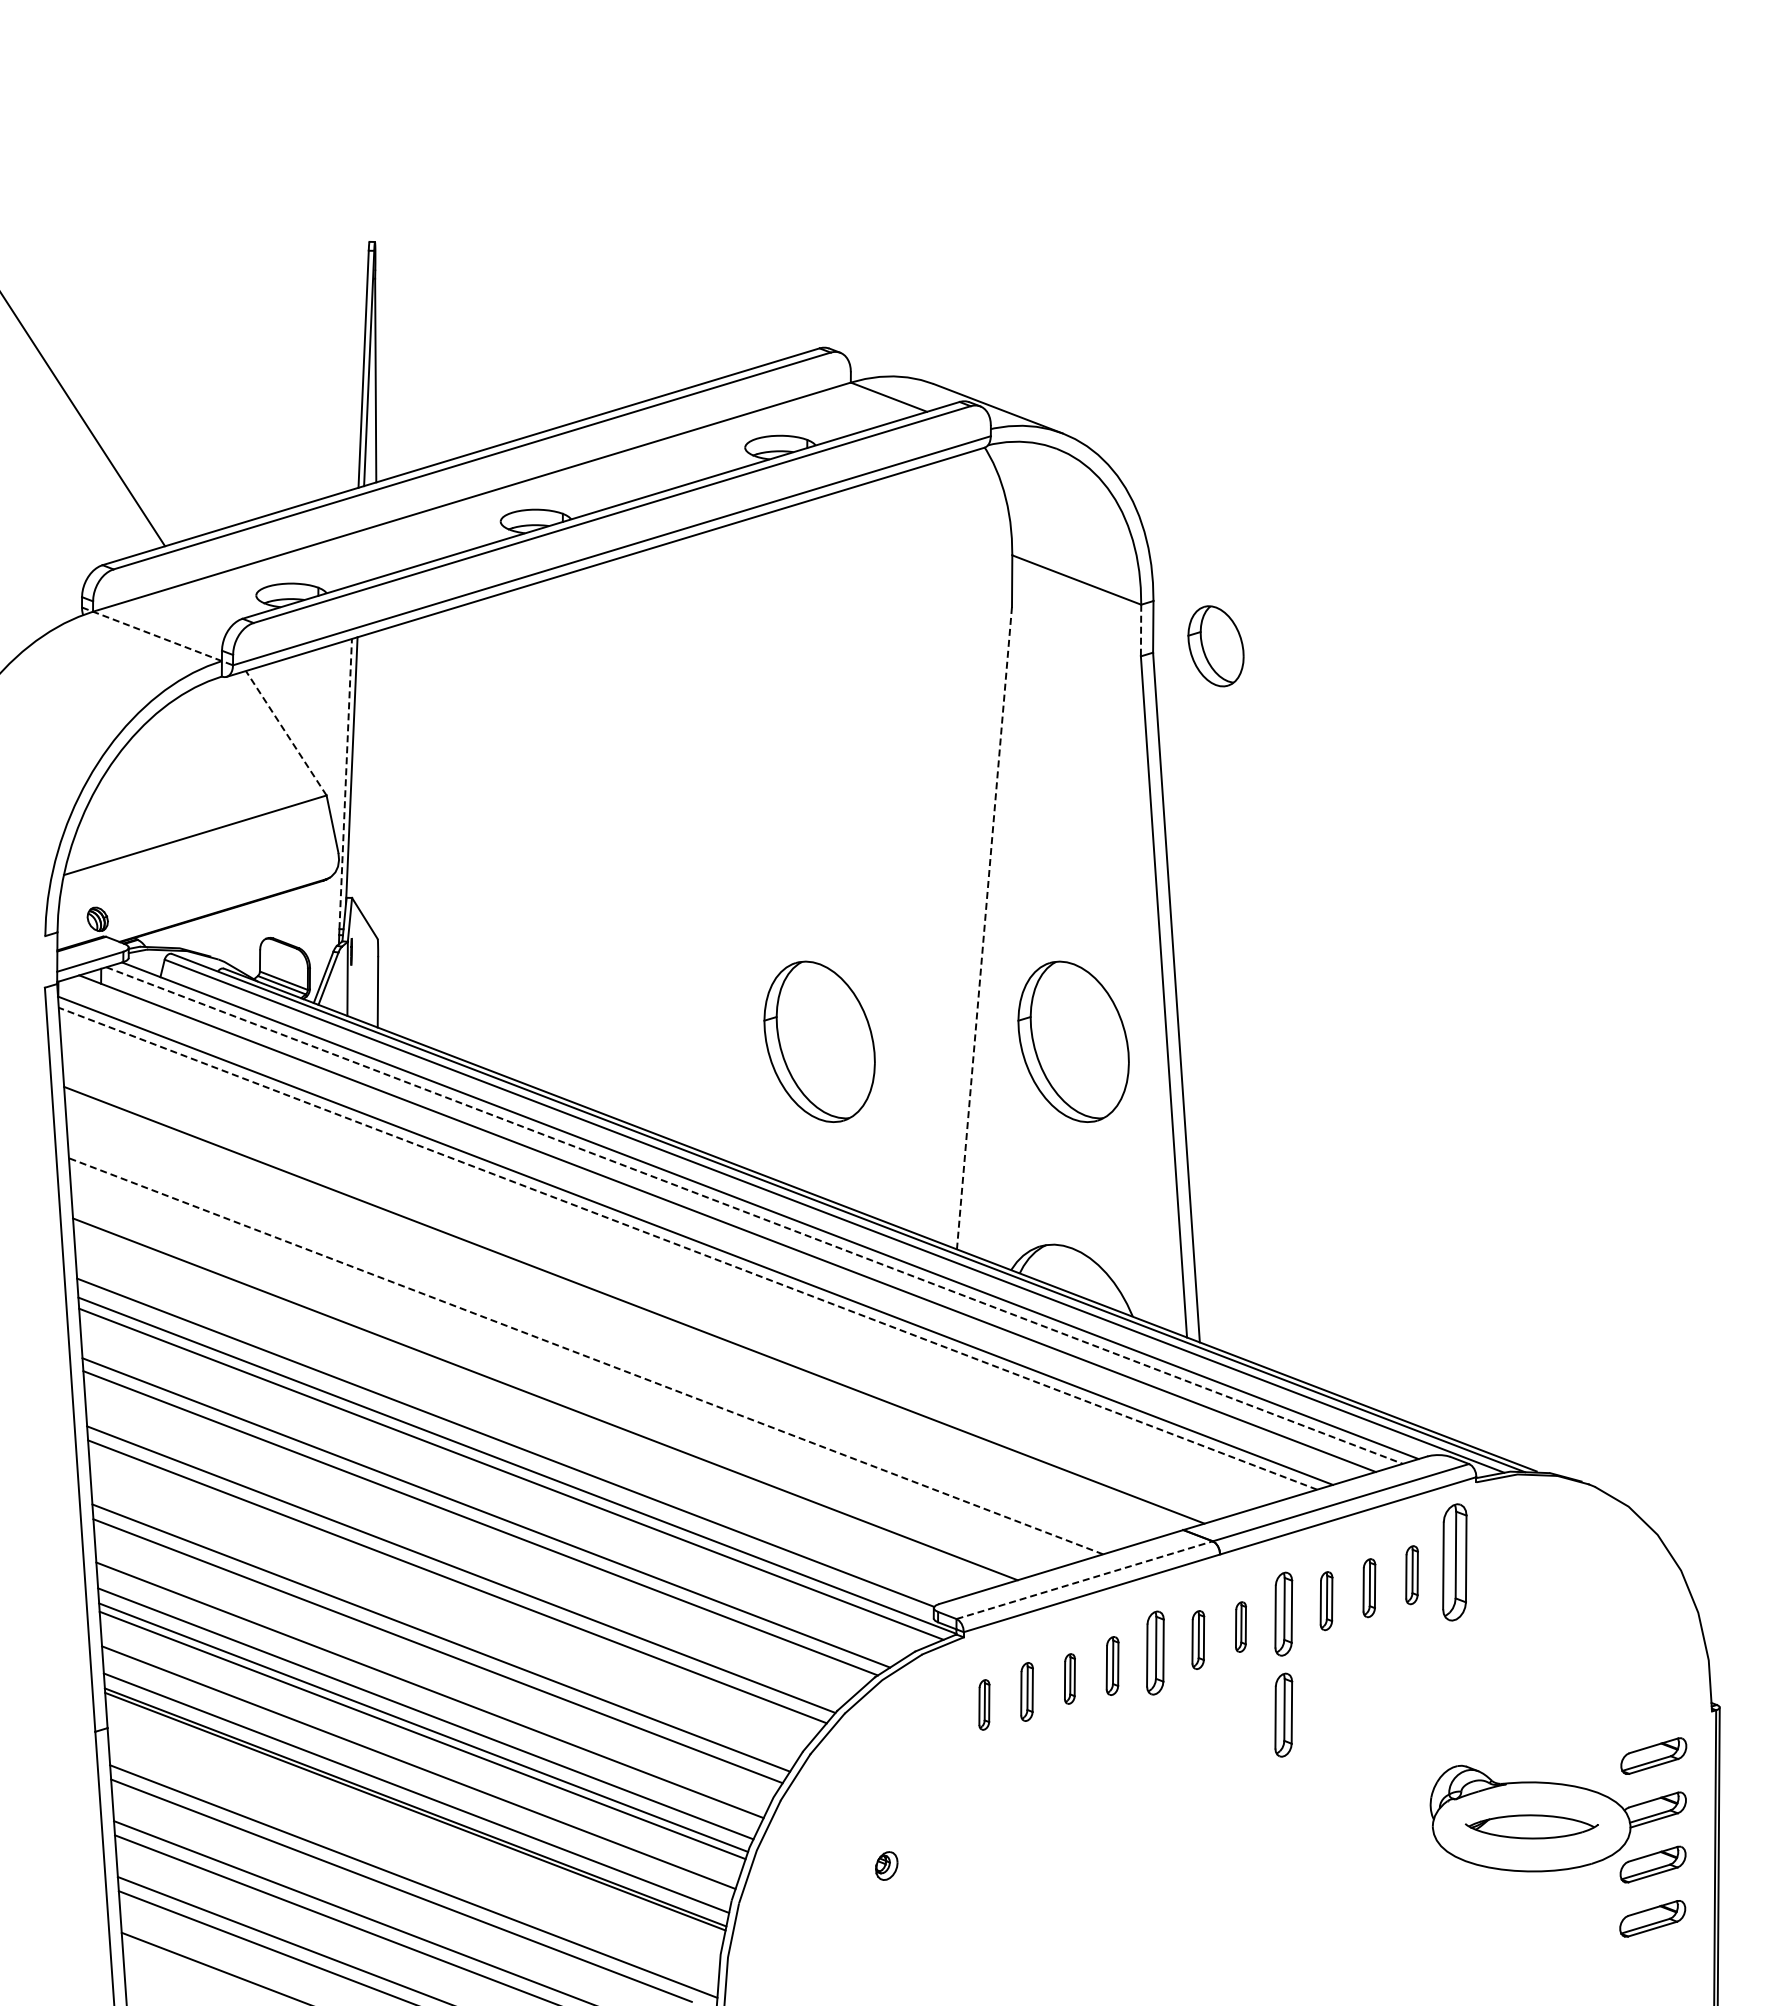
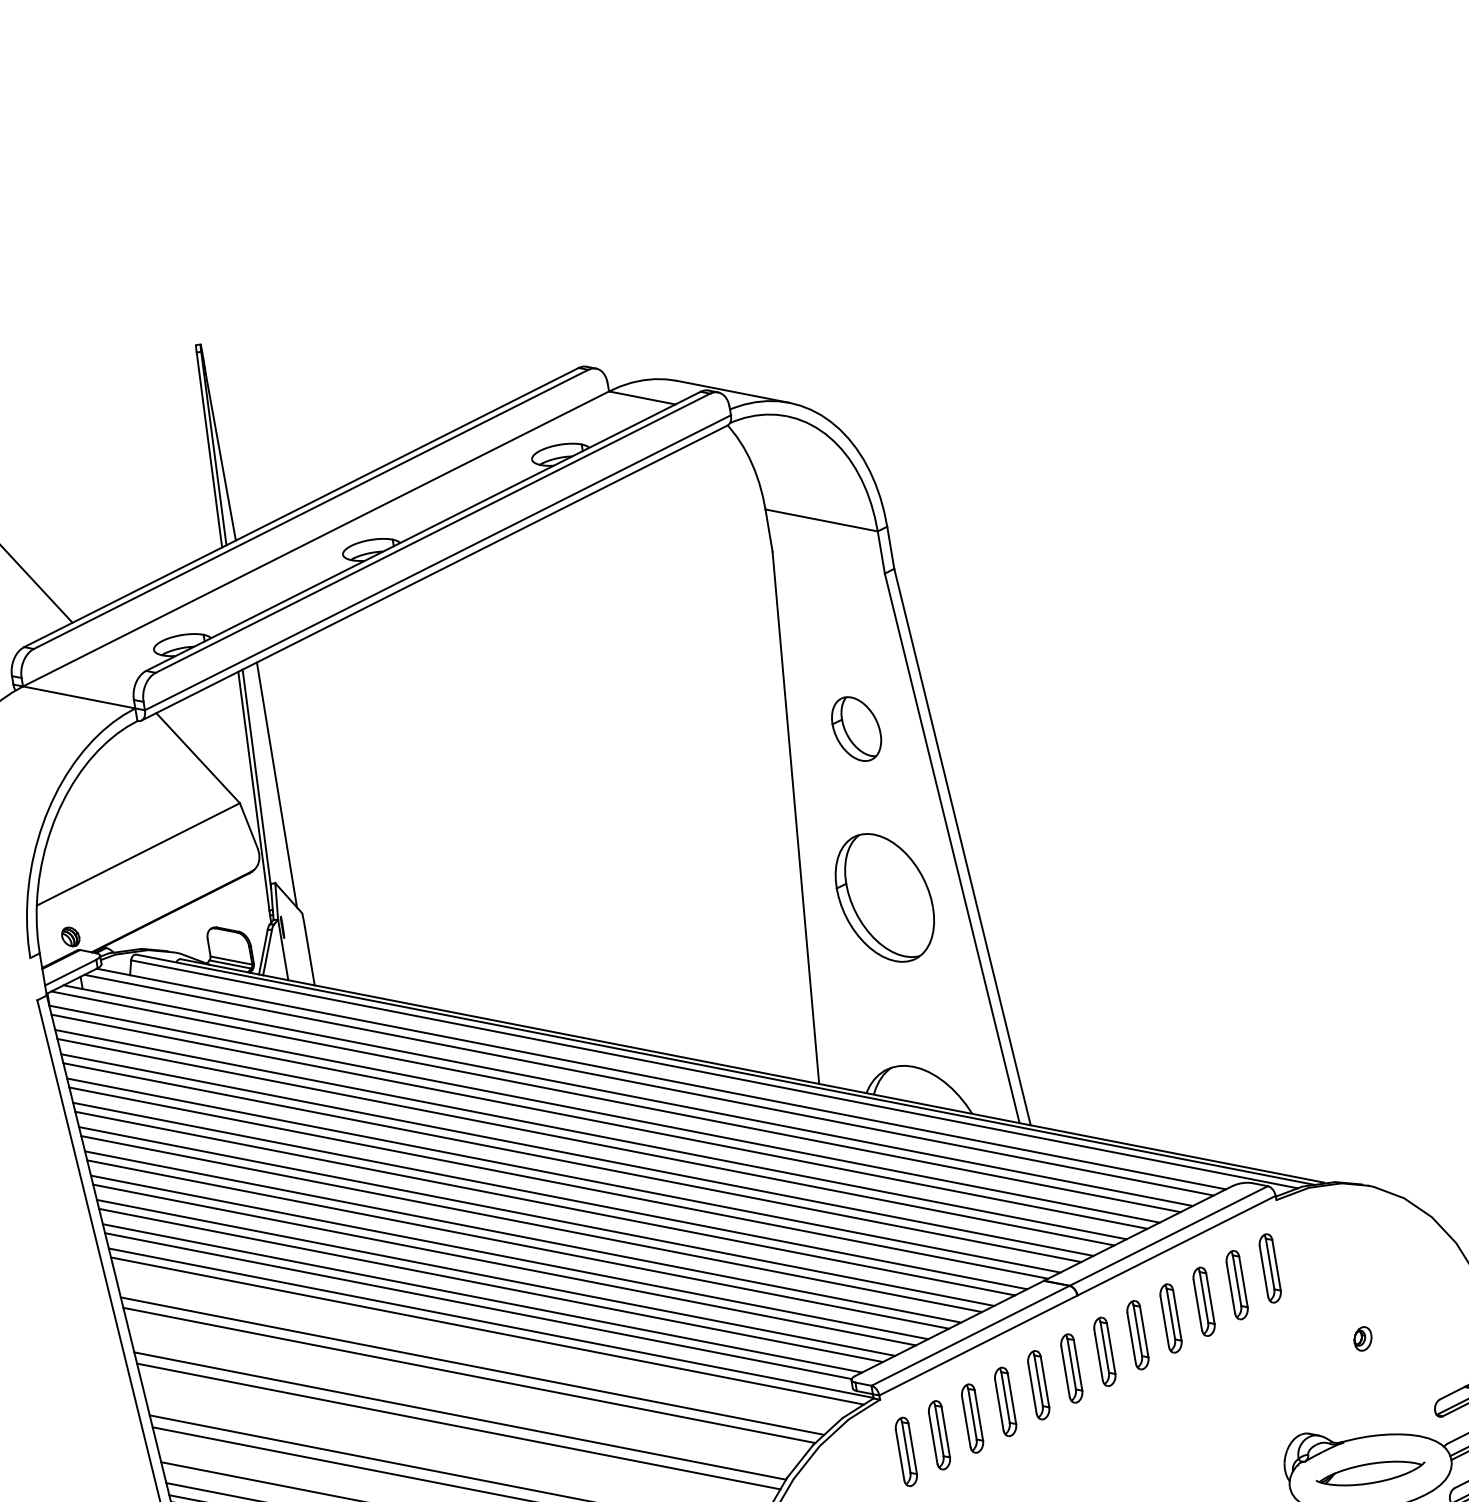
line: (1141, 630) -> (881, 552), dashed -> solid
line: (157, 636) -> (79, 697), dashed -> solid
part: (1215, 646) -> (856, 729), moved
line: (286, 732) -> (198, 757), dashed -> solid
line: (374, 781) -> (277, 784), added
line: (345, 783) -> (253, 790), dashed -> solid
line: (984, 928) -> (795, 818), dashed -> solid
part: (819, 1041) -> (677, 933), removed
line: (755, 1215) -> (649, 1084), dashed -> solid
line: (711, 1228) -> (615, 1101), added
line: (687, 1248) -> (599, 1121), dashed -> solid
line: (675, 1261) -> (591, 1133), added
line: (667, 1269) -> (585, 1141), added
line: (654, 1283) -> (577, 1154), added
line: (646, 1291) -> (571, 1162), added
line: (626, 1313) -> (558, 1183), added
line: (613, 1326) -> (549, 1195), added
line: (605, 1334) -> (544, 1203), added
line: (593, 1348) -> (536, 1216), added
line: (586, 1356) -> (532, 1224), dashed -> solid
line: (573, 1369) -> (523, 1236), added
line: (565, 1377) -> (517, 1244), added
line: (552, 1391) -> (509, 1257), added
line: (532, 1412) -> (495, 1277), added
line: (525, 1420) -> (491, 1285), added
line: (512, 1434) -> (482, 1298), added
part: (1454, 1561) -> (1269, 1267), size x0.71
part: (1411, 1574) -> (1236, 1284), size x1.43
line: (1084, 1580) -> (970, 1336), dashed -> solid
part: (1369, 1587) -> (1204, 1301), size x1.43
part: (1326, 1600) -> (1170, 1317), size x1.43
part: (1240, 1626) -> (1104, 1351), size x1.67
part: (1198, 1639) -> (1071, 1368), size x1.43
part: (1112, 1665) -> (1005, 1401), size x1.43
part: (1550, 1665) -> (1363, 1339), added
part: (1069, 1678) -> (972, 1418), size x1.67
part: (1026, 1691) -> (938, 1434), size x1.43
part: (984, 1704) -> (906, 1451), size x1.67
part: (1283, 1714) -> (1152, 1417), removed

